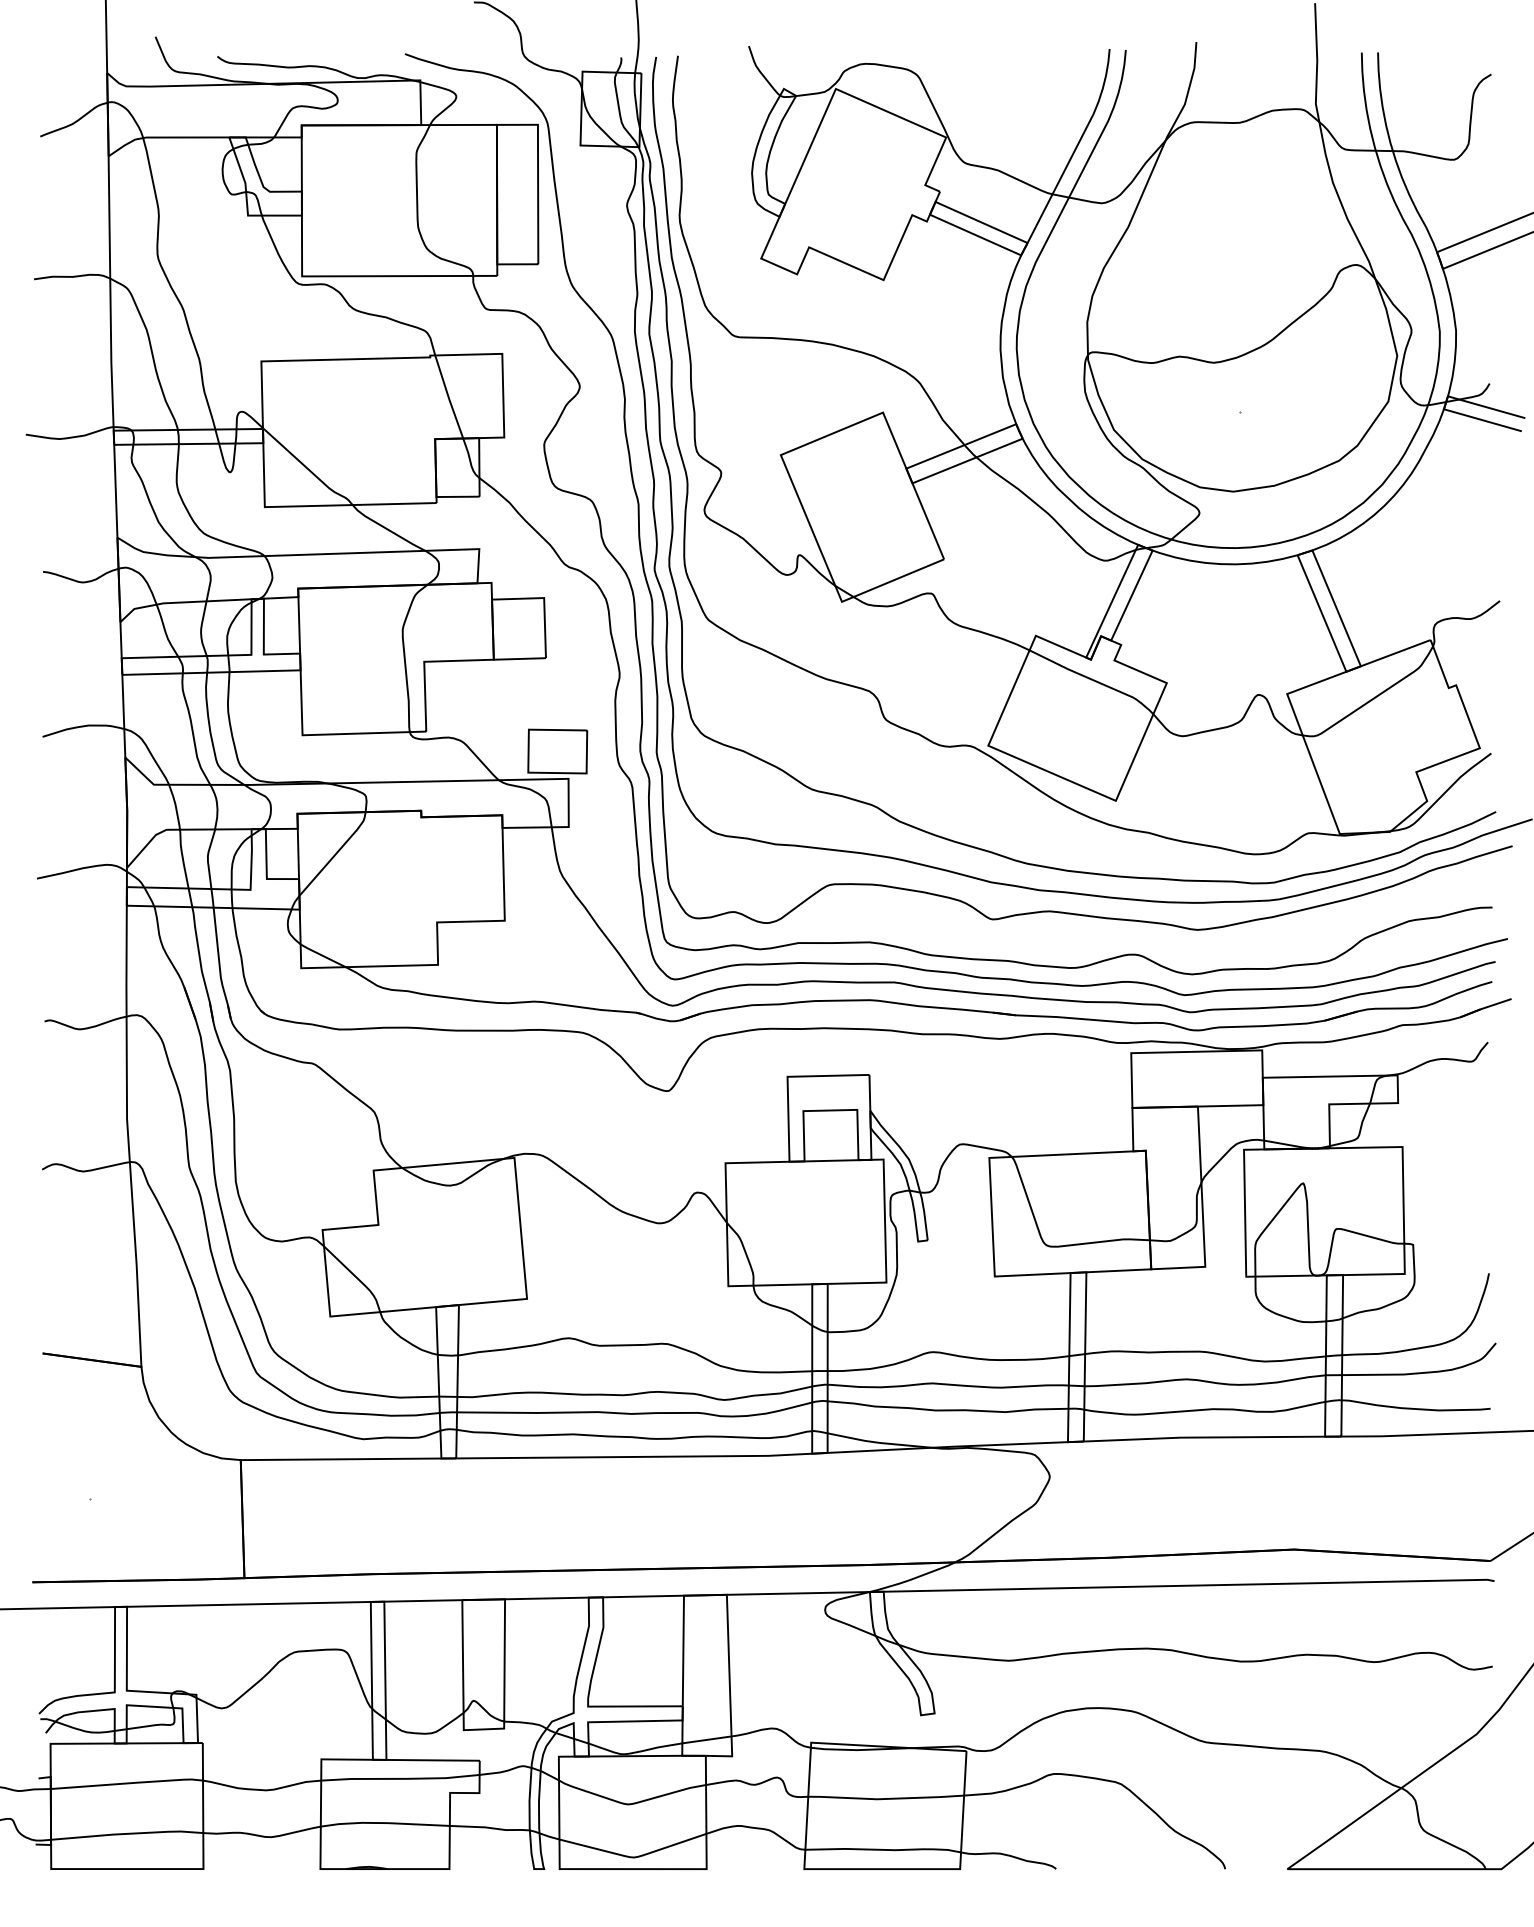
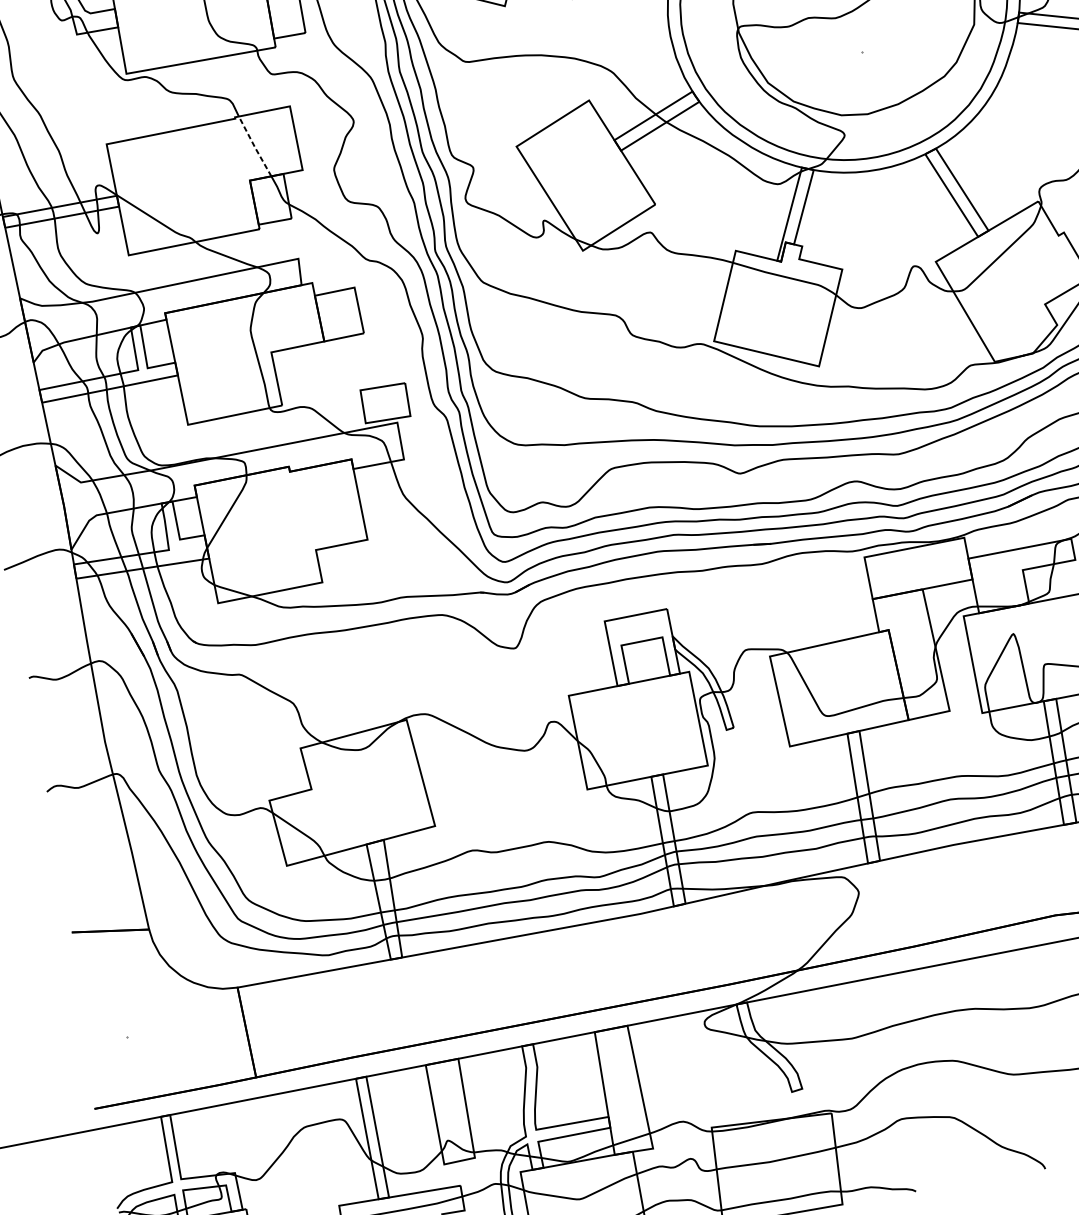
line: (448, 397) -> (254, 146), solid -> dashed

